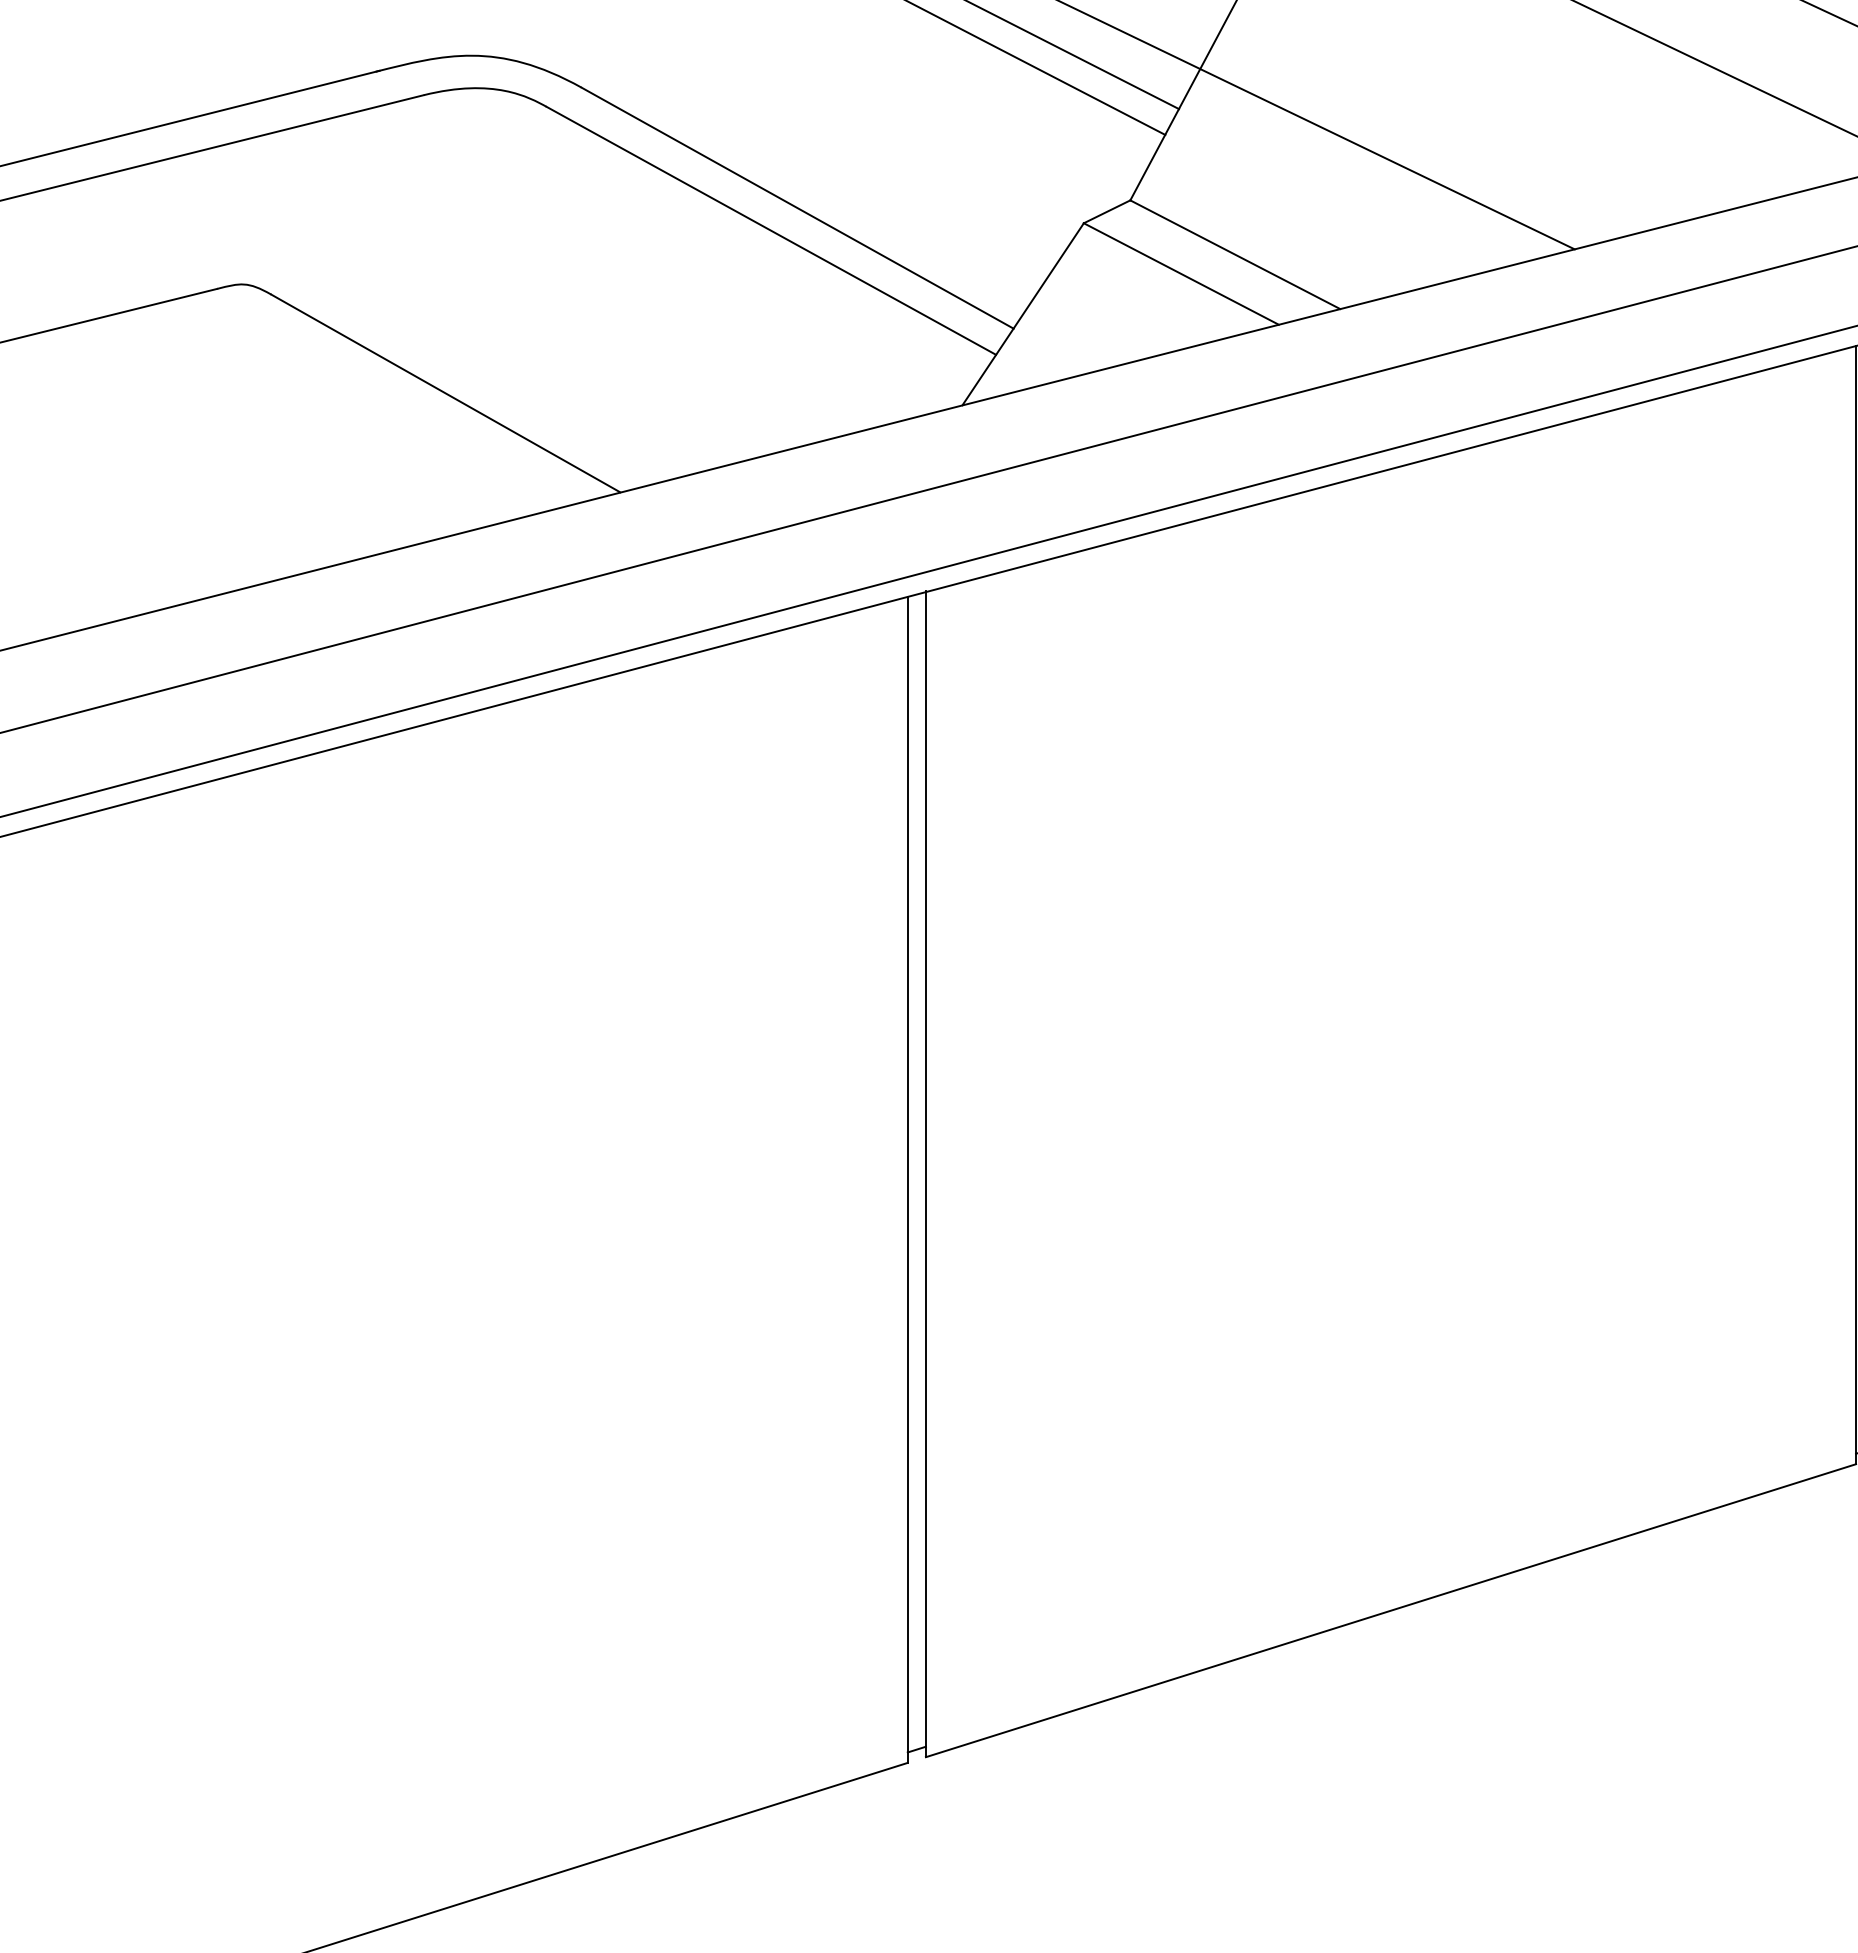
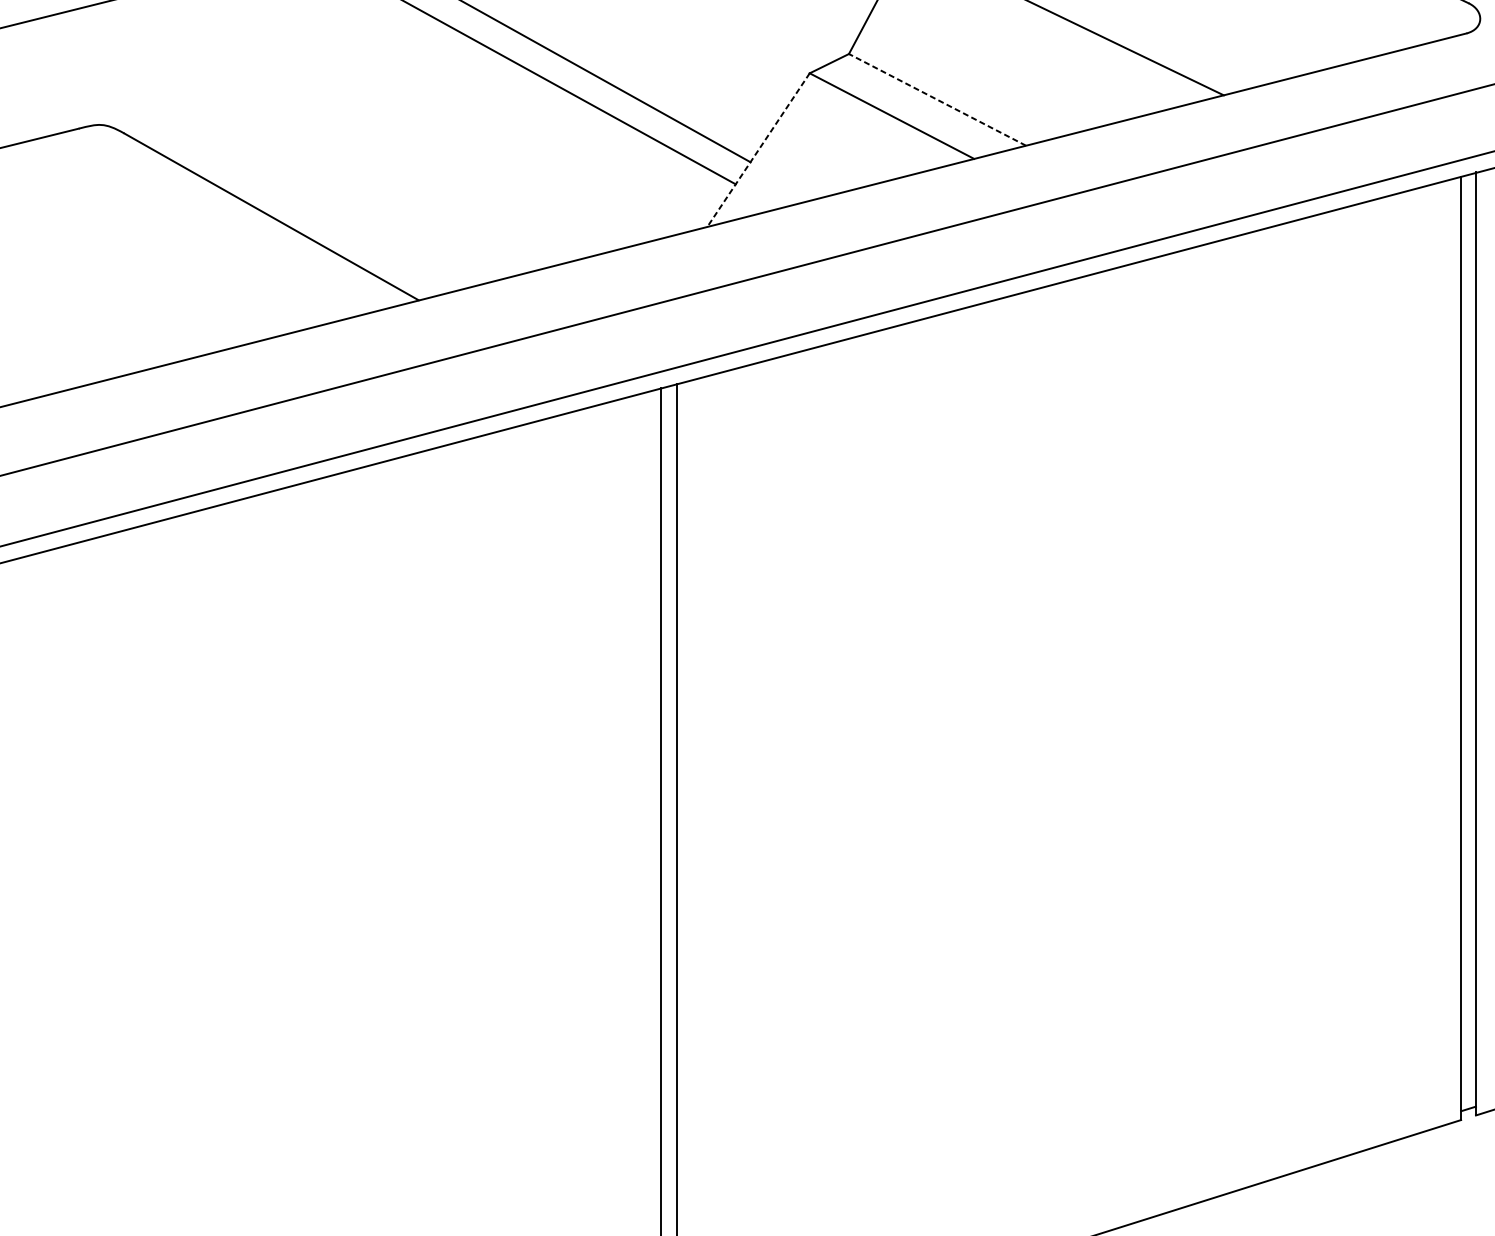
line: (1234, 254) -> (936, 99), solid -> dashed
line: (1022, 314) -> (758, 150), solid -> dashed

